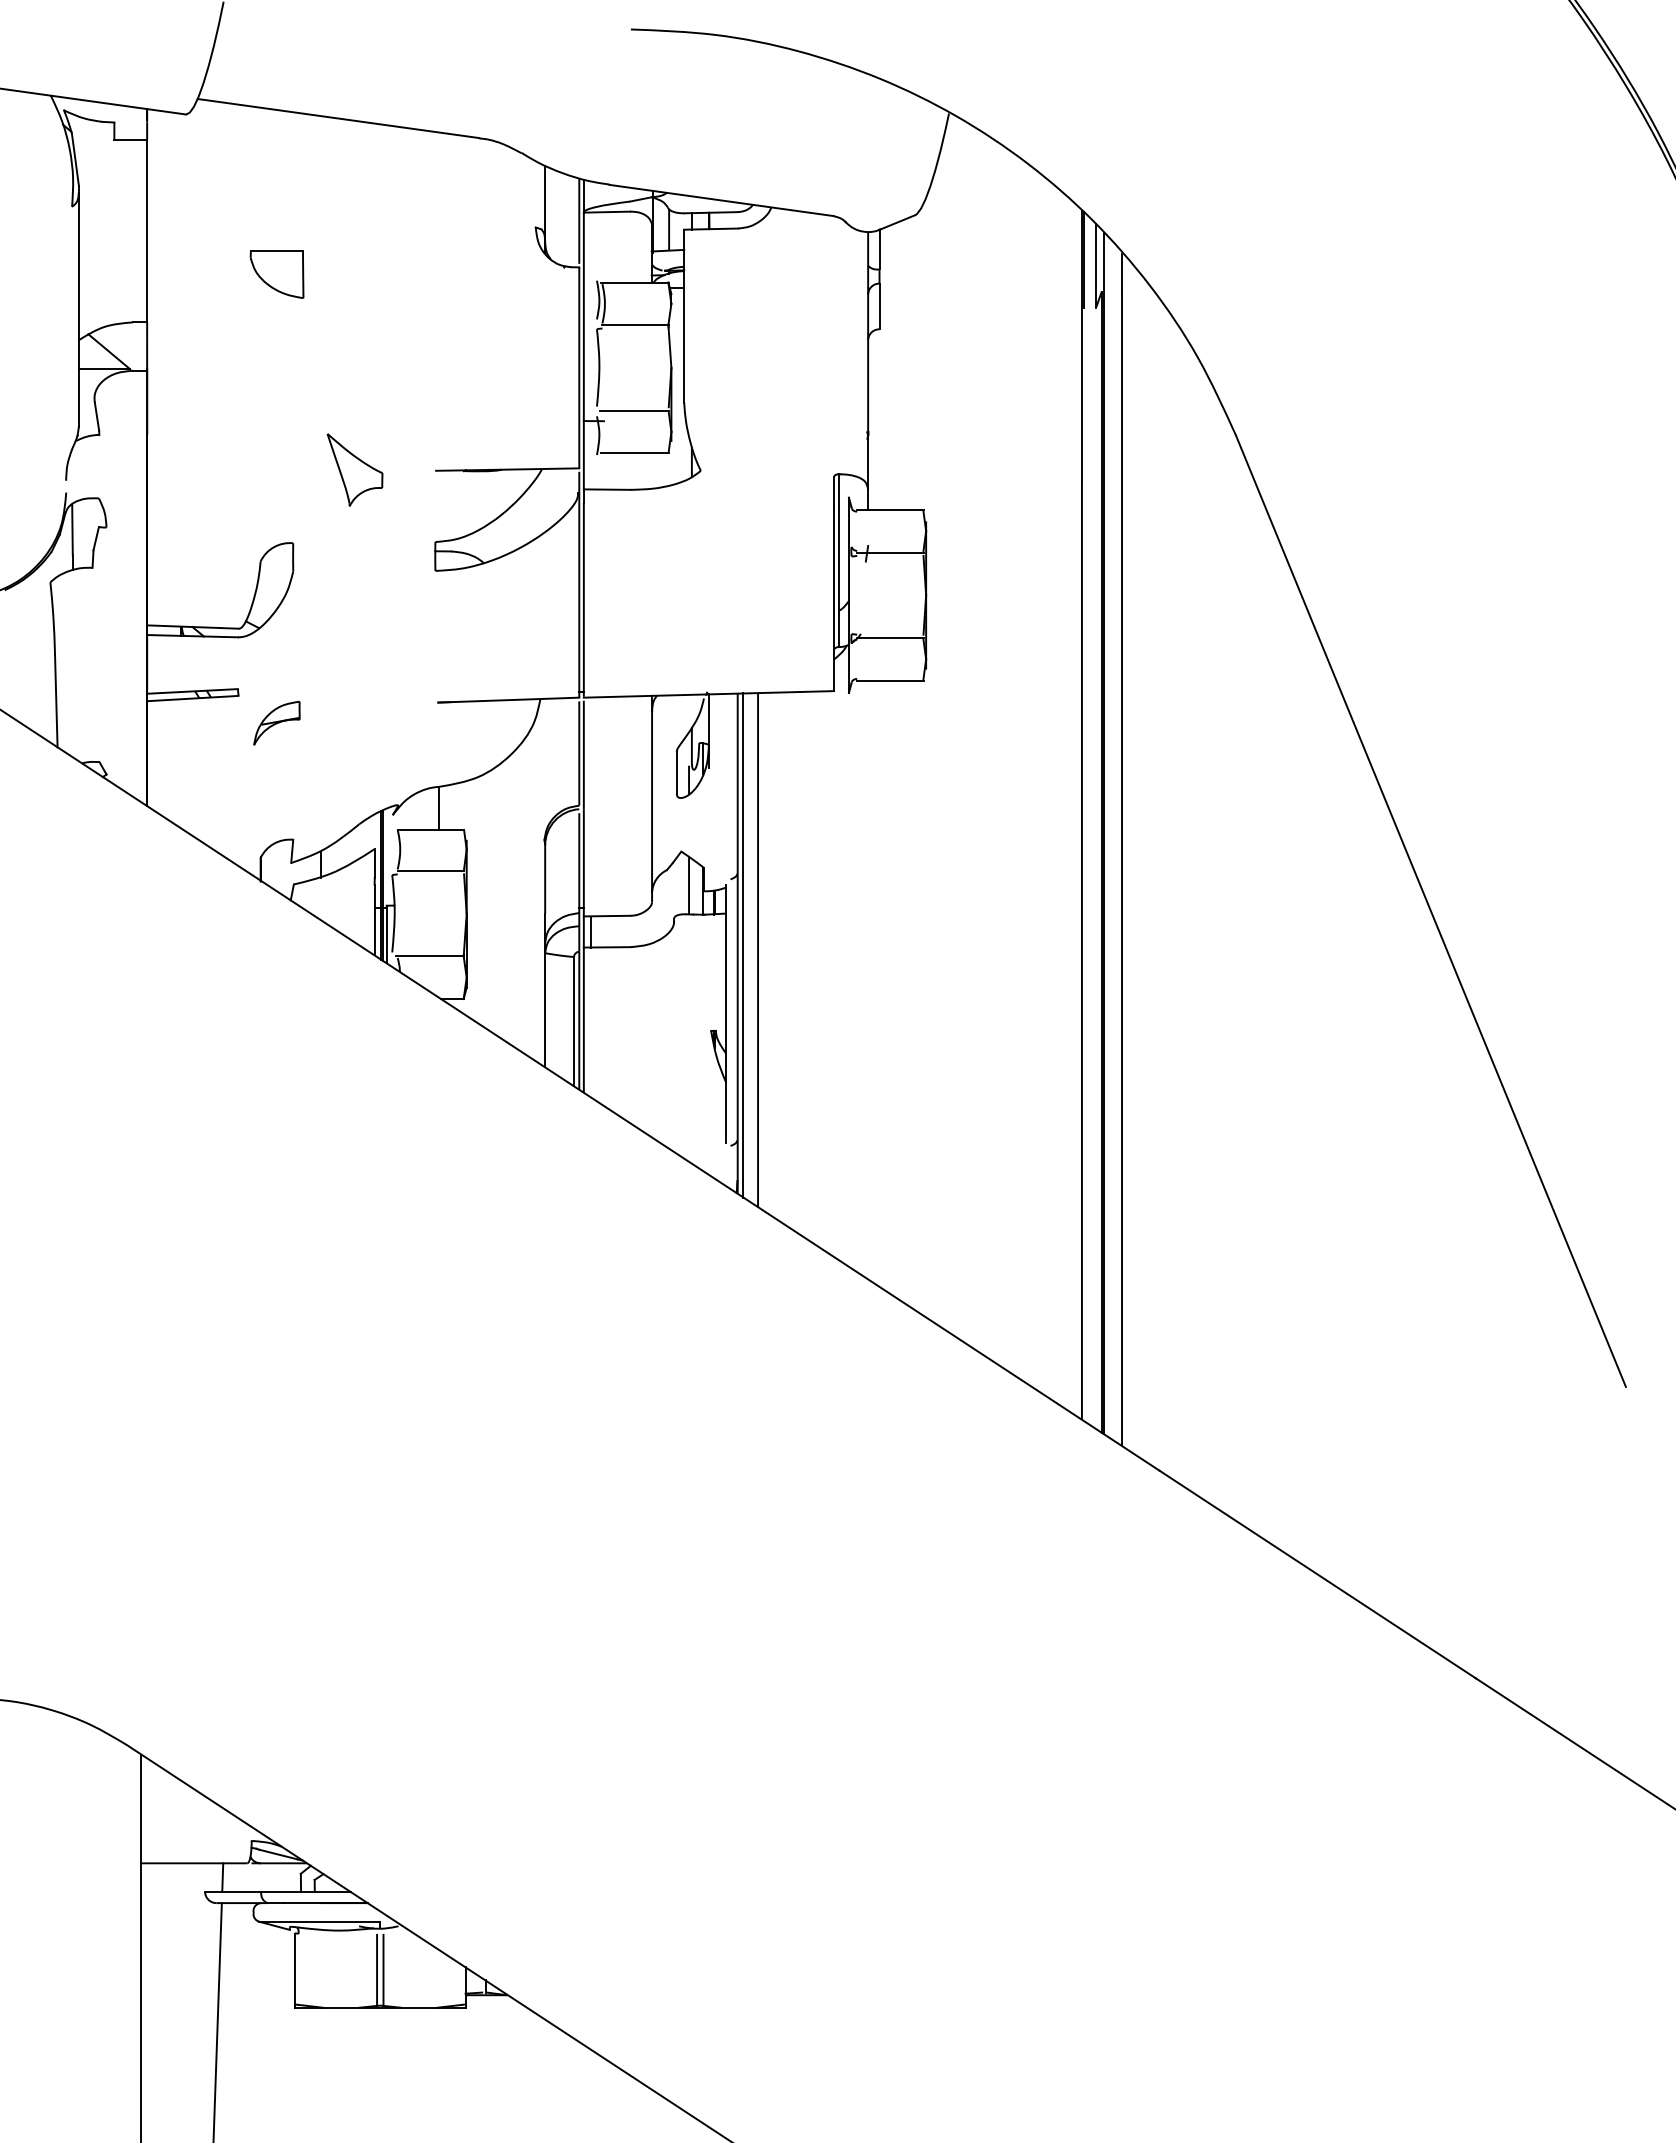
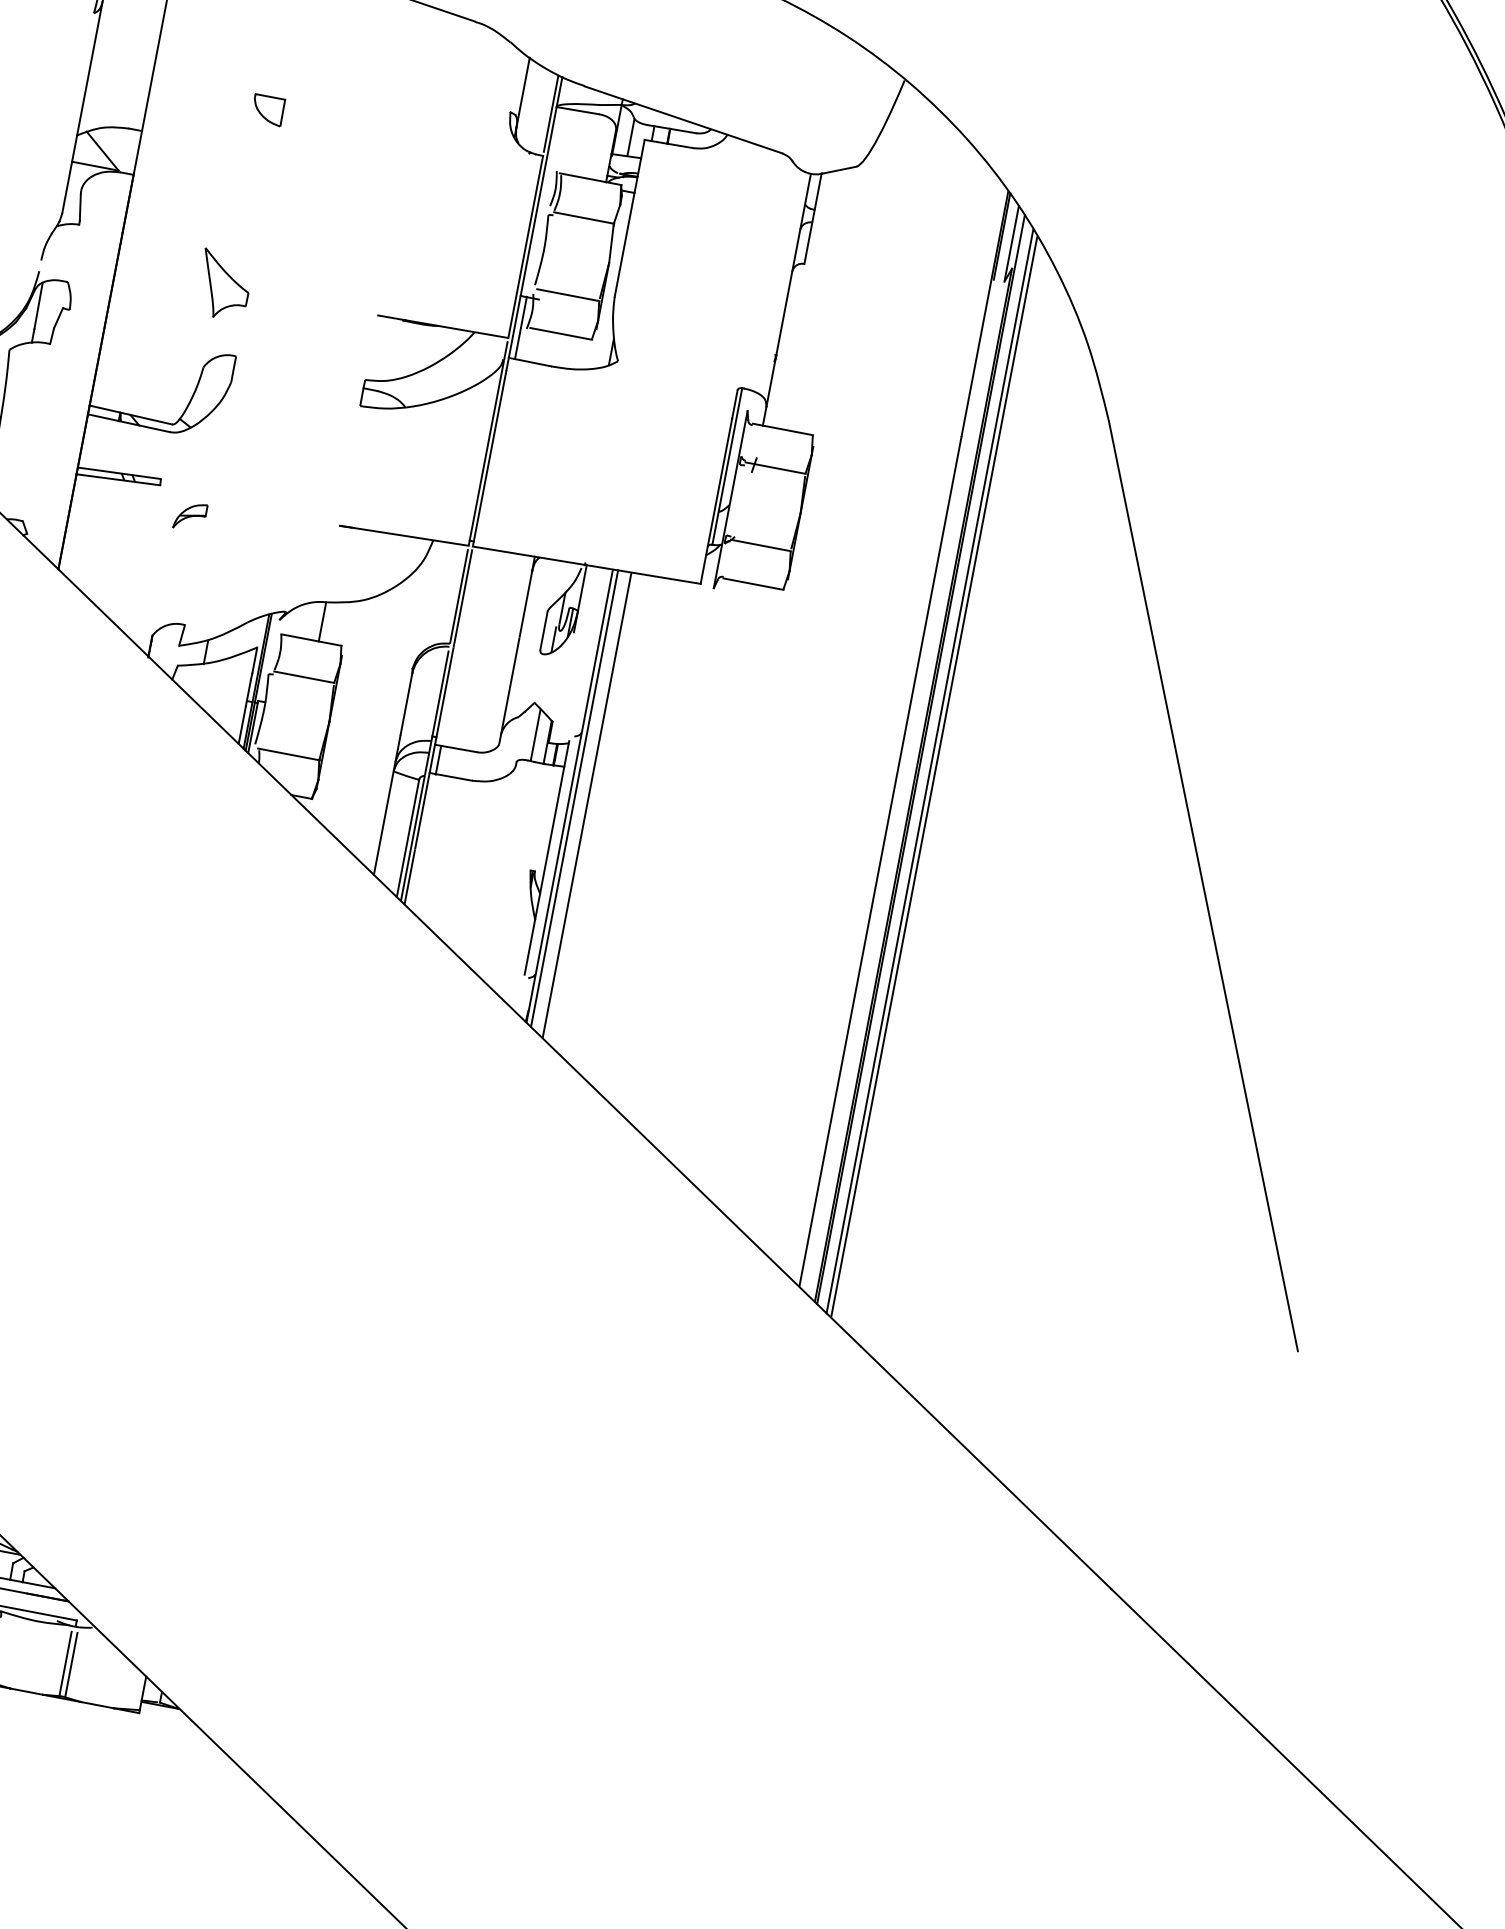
part: (276, 274) -> (267, 110), size x0.62
line: (590, 454) -> (520, 327), added
part: (354, 469) -> (223, 284), moved
part: (276, 722) -> (190, 515), size x0.71
line: (1116, 844) -> (930, 771), added

